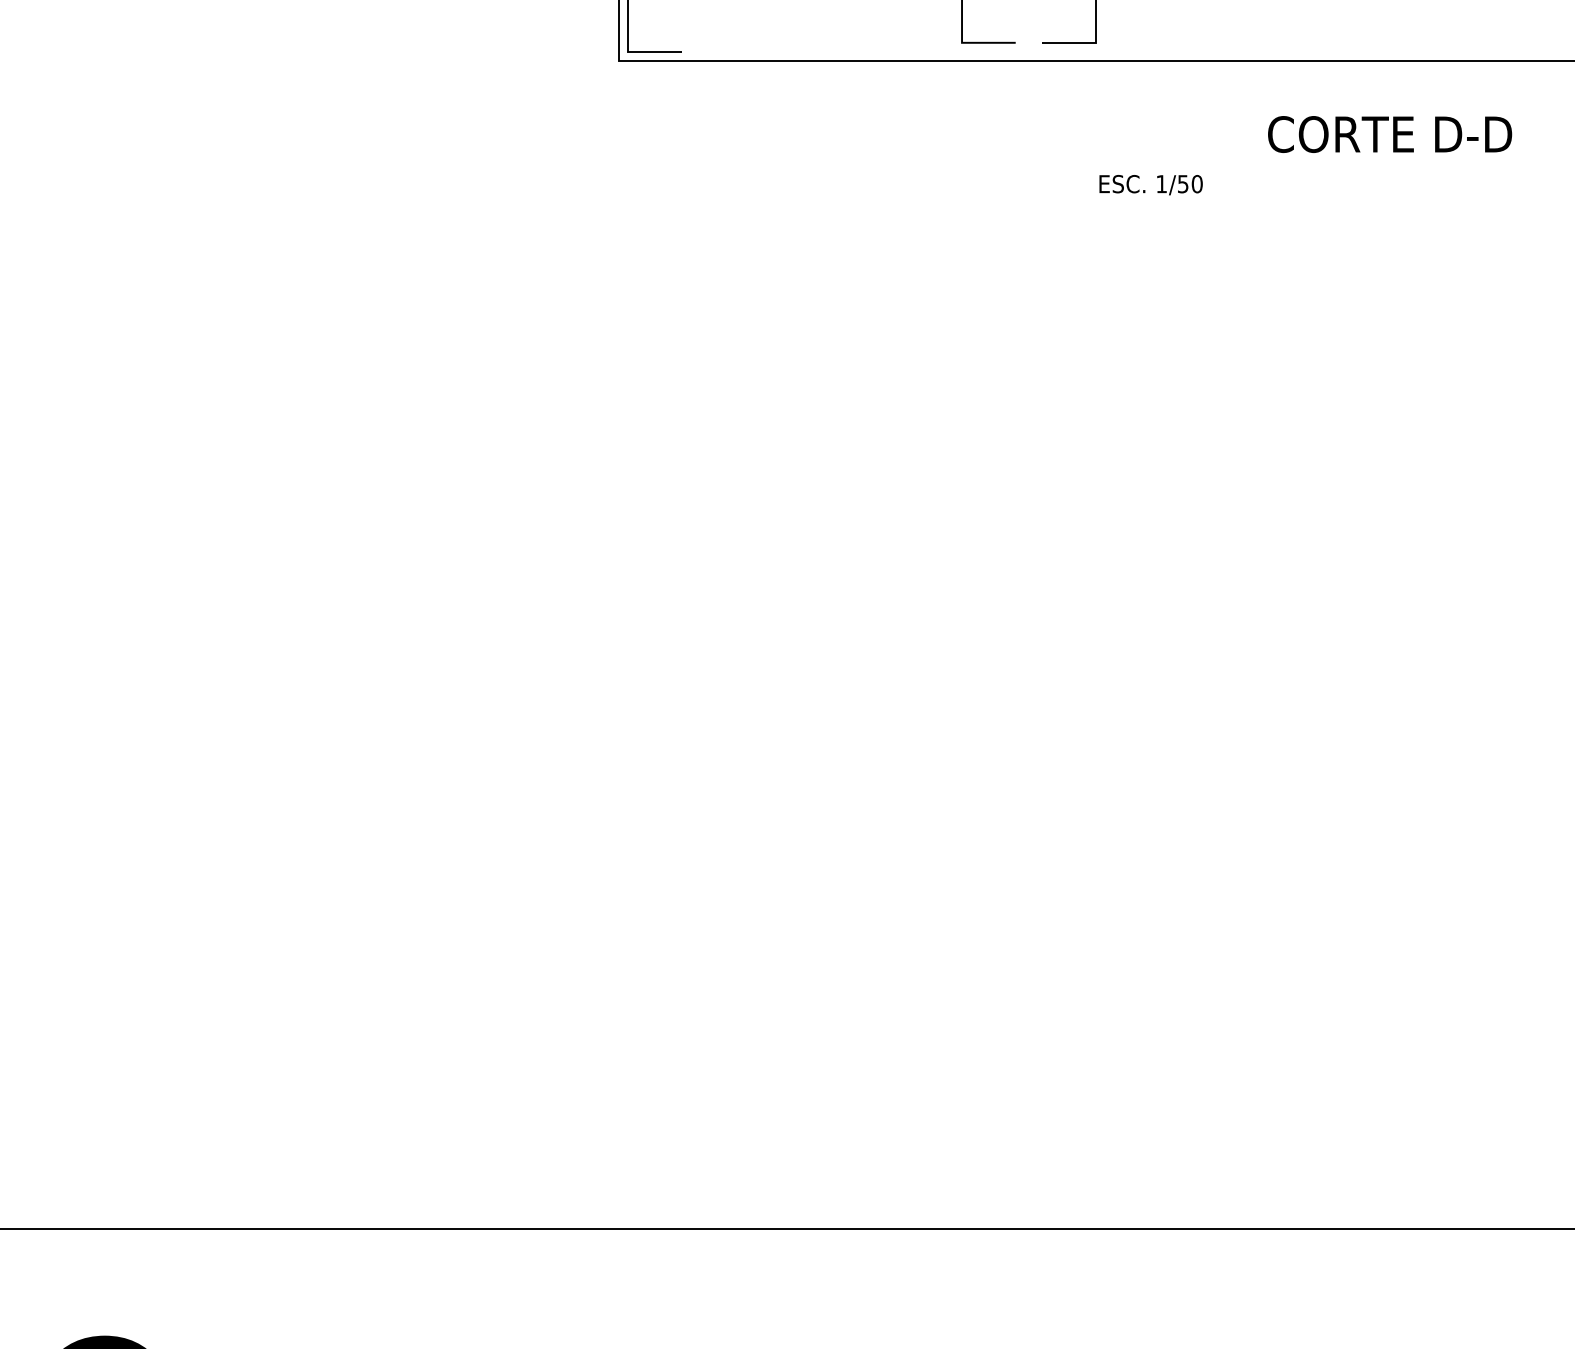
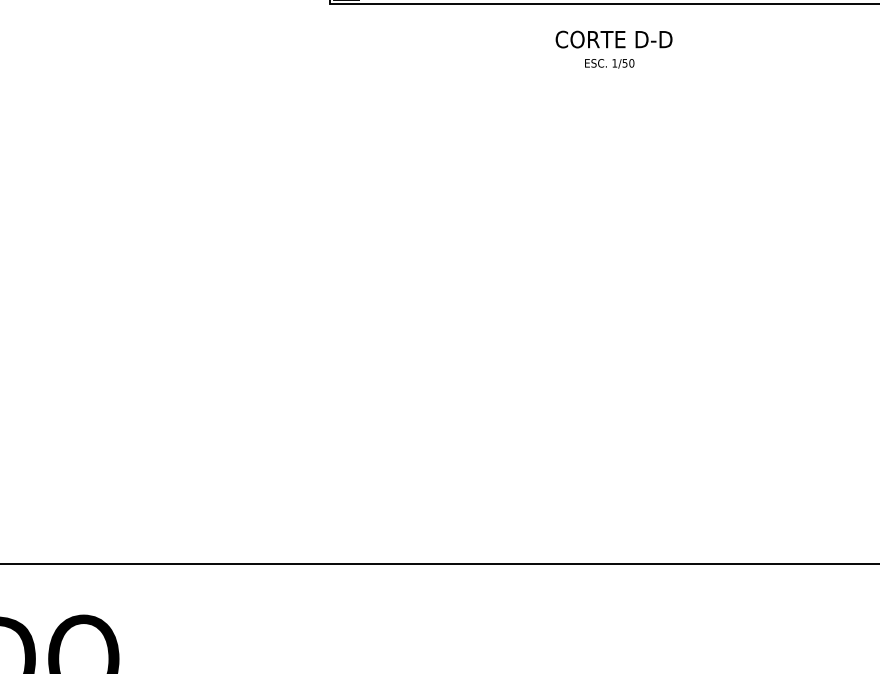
text: (1388, 134) -> (613, 39), moved
text: (1150, 184) -> (609, 63), moved

